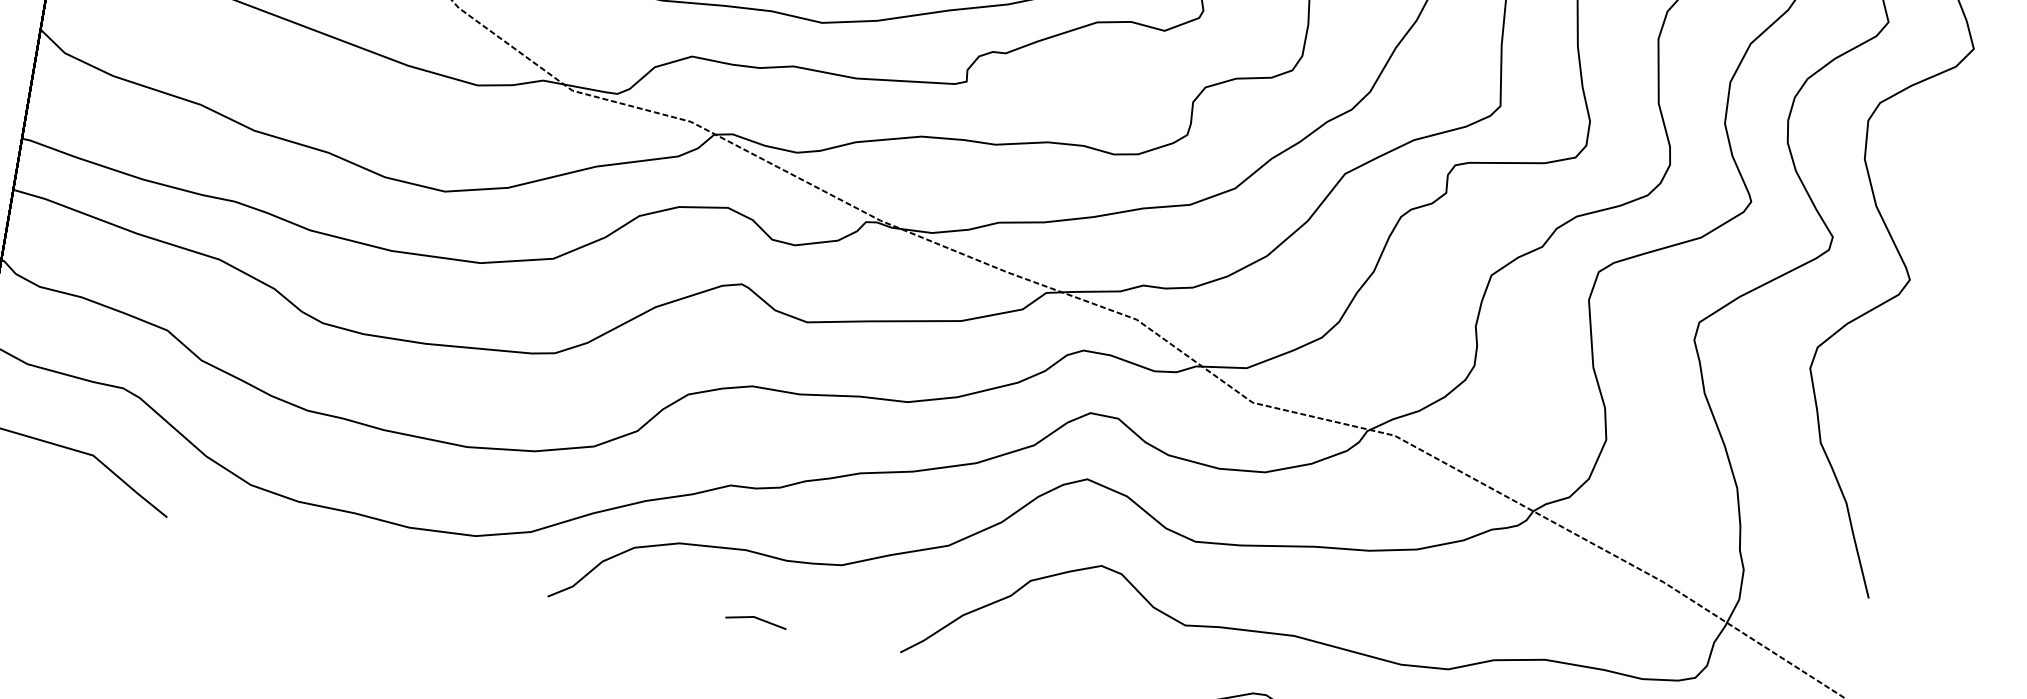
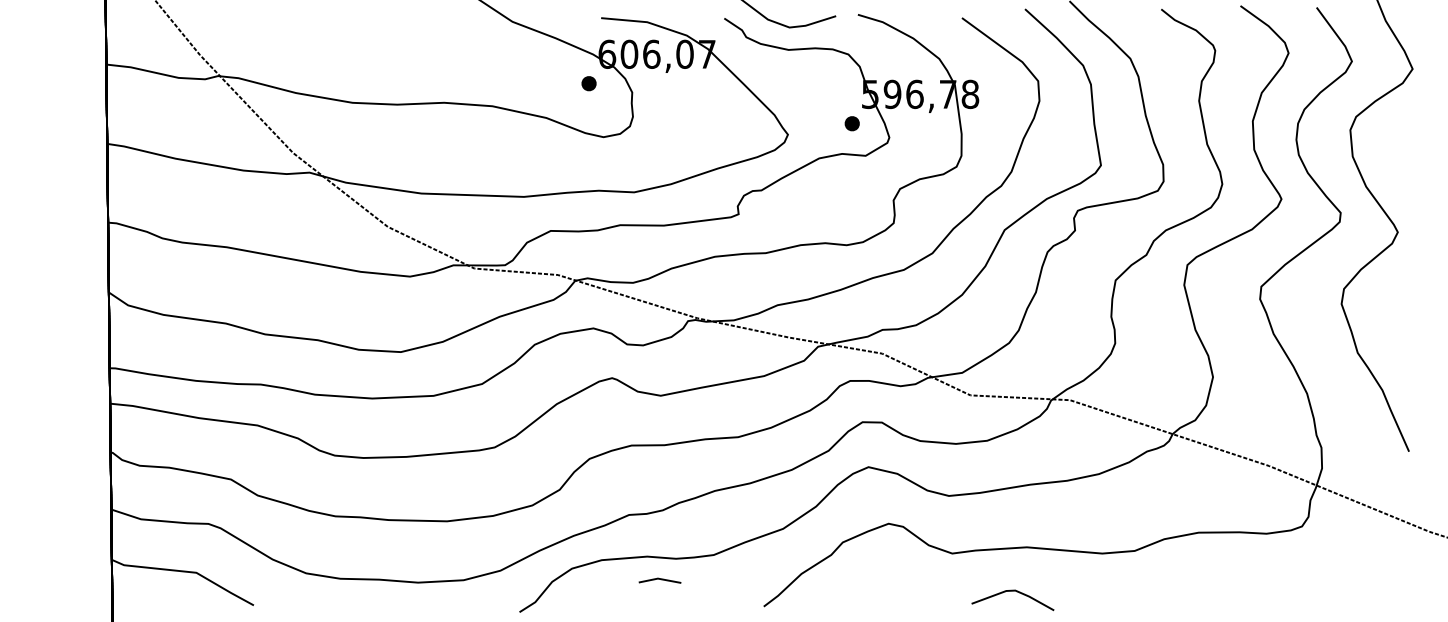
line: (755, 618) -> (659, 579), moved

